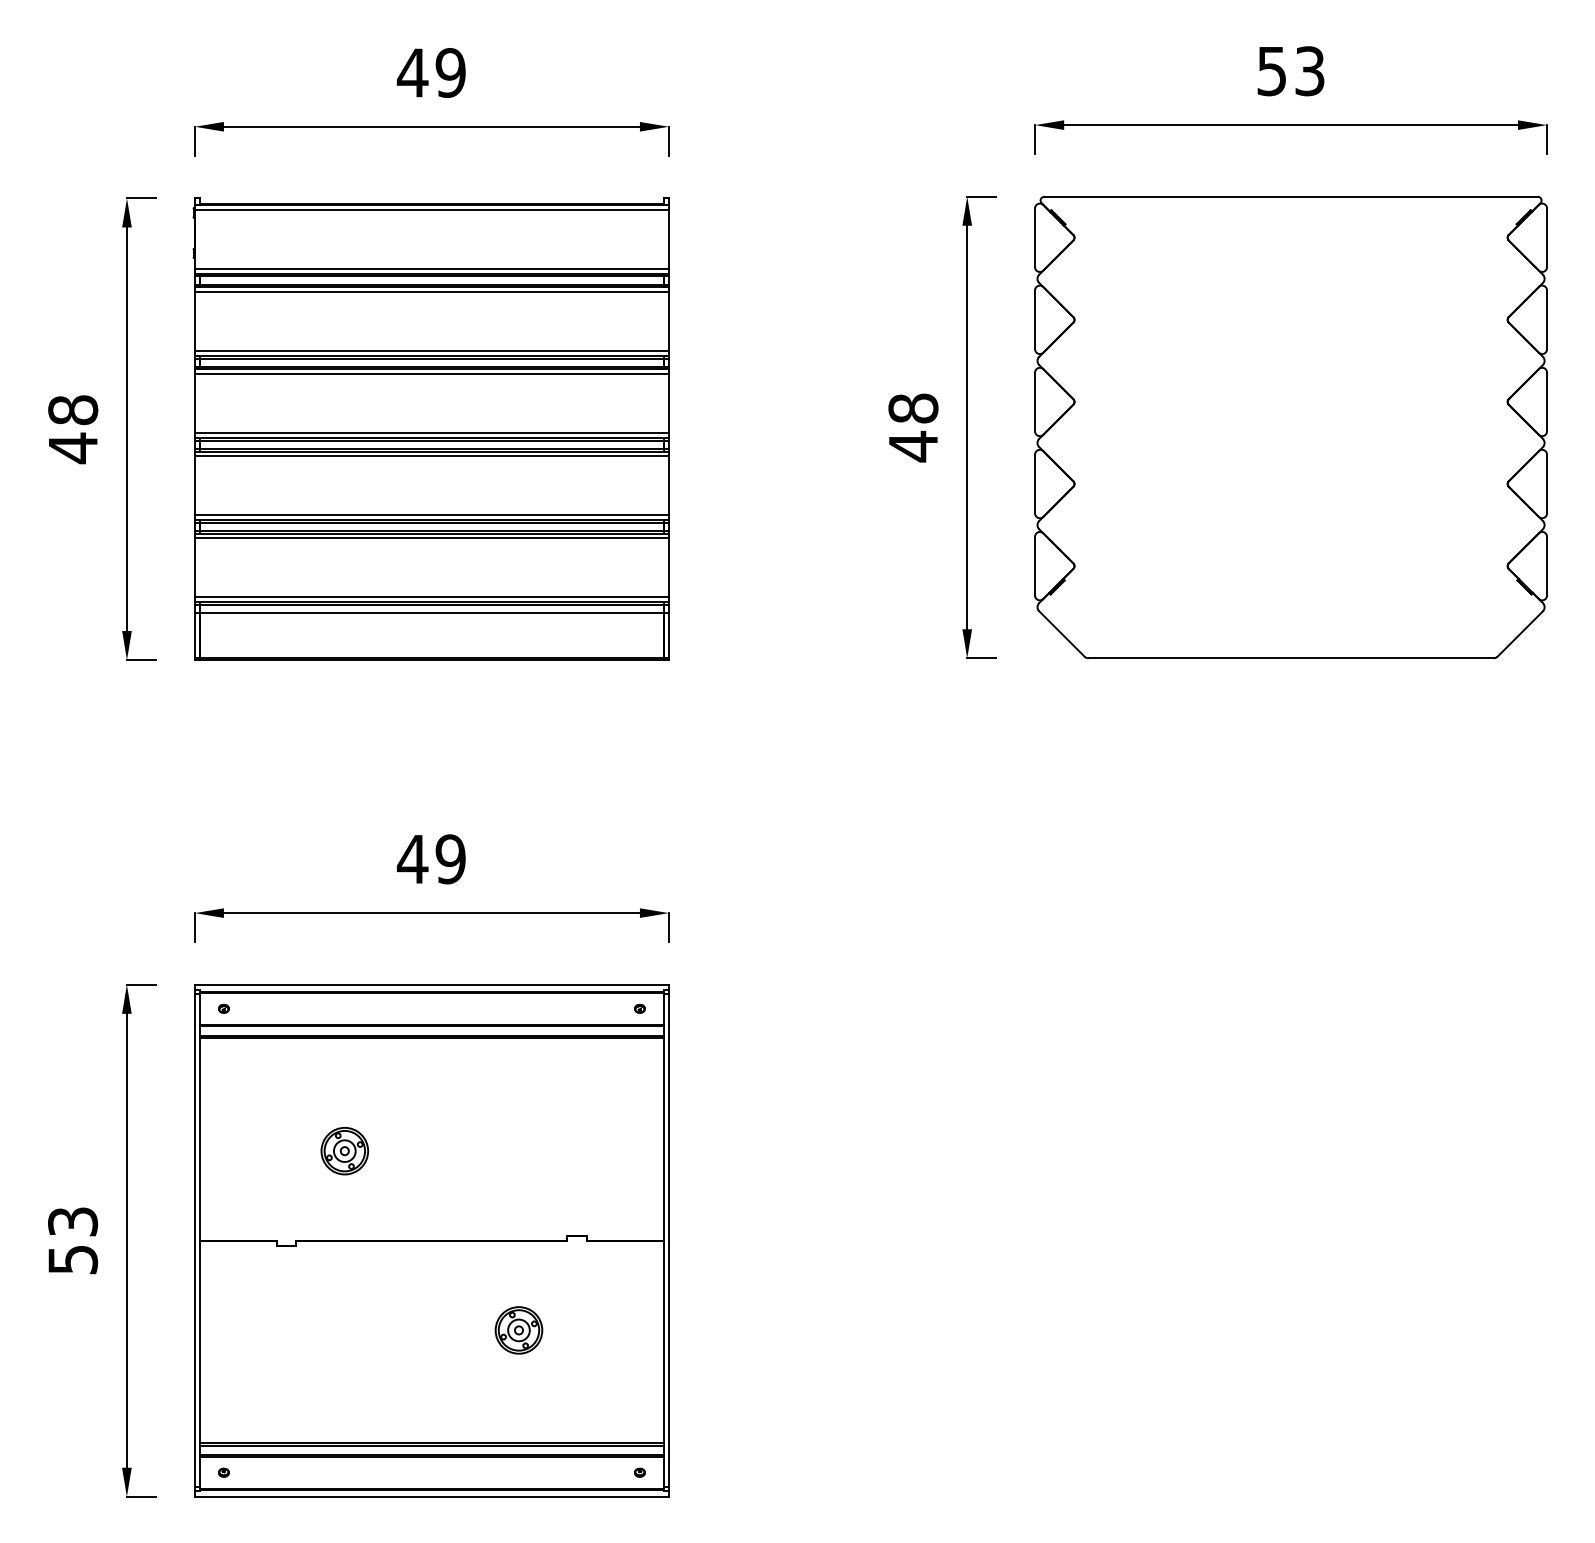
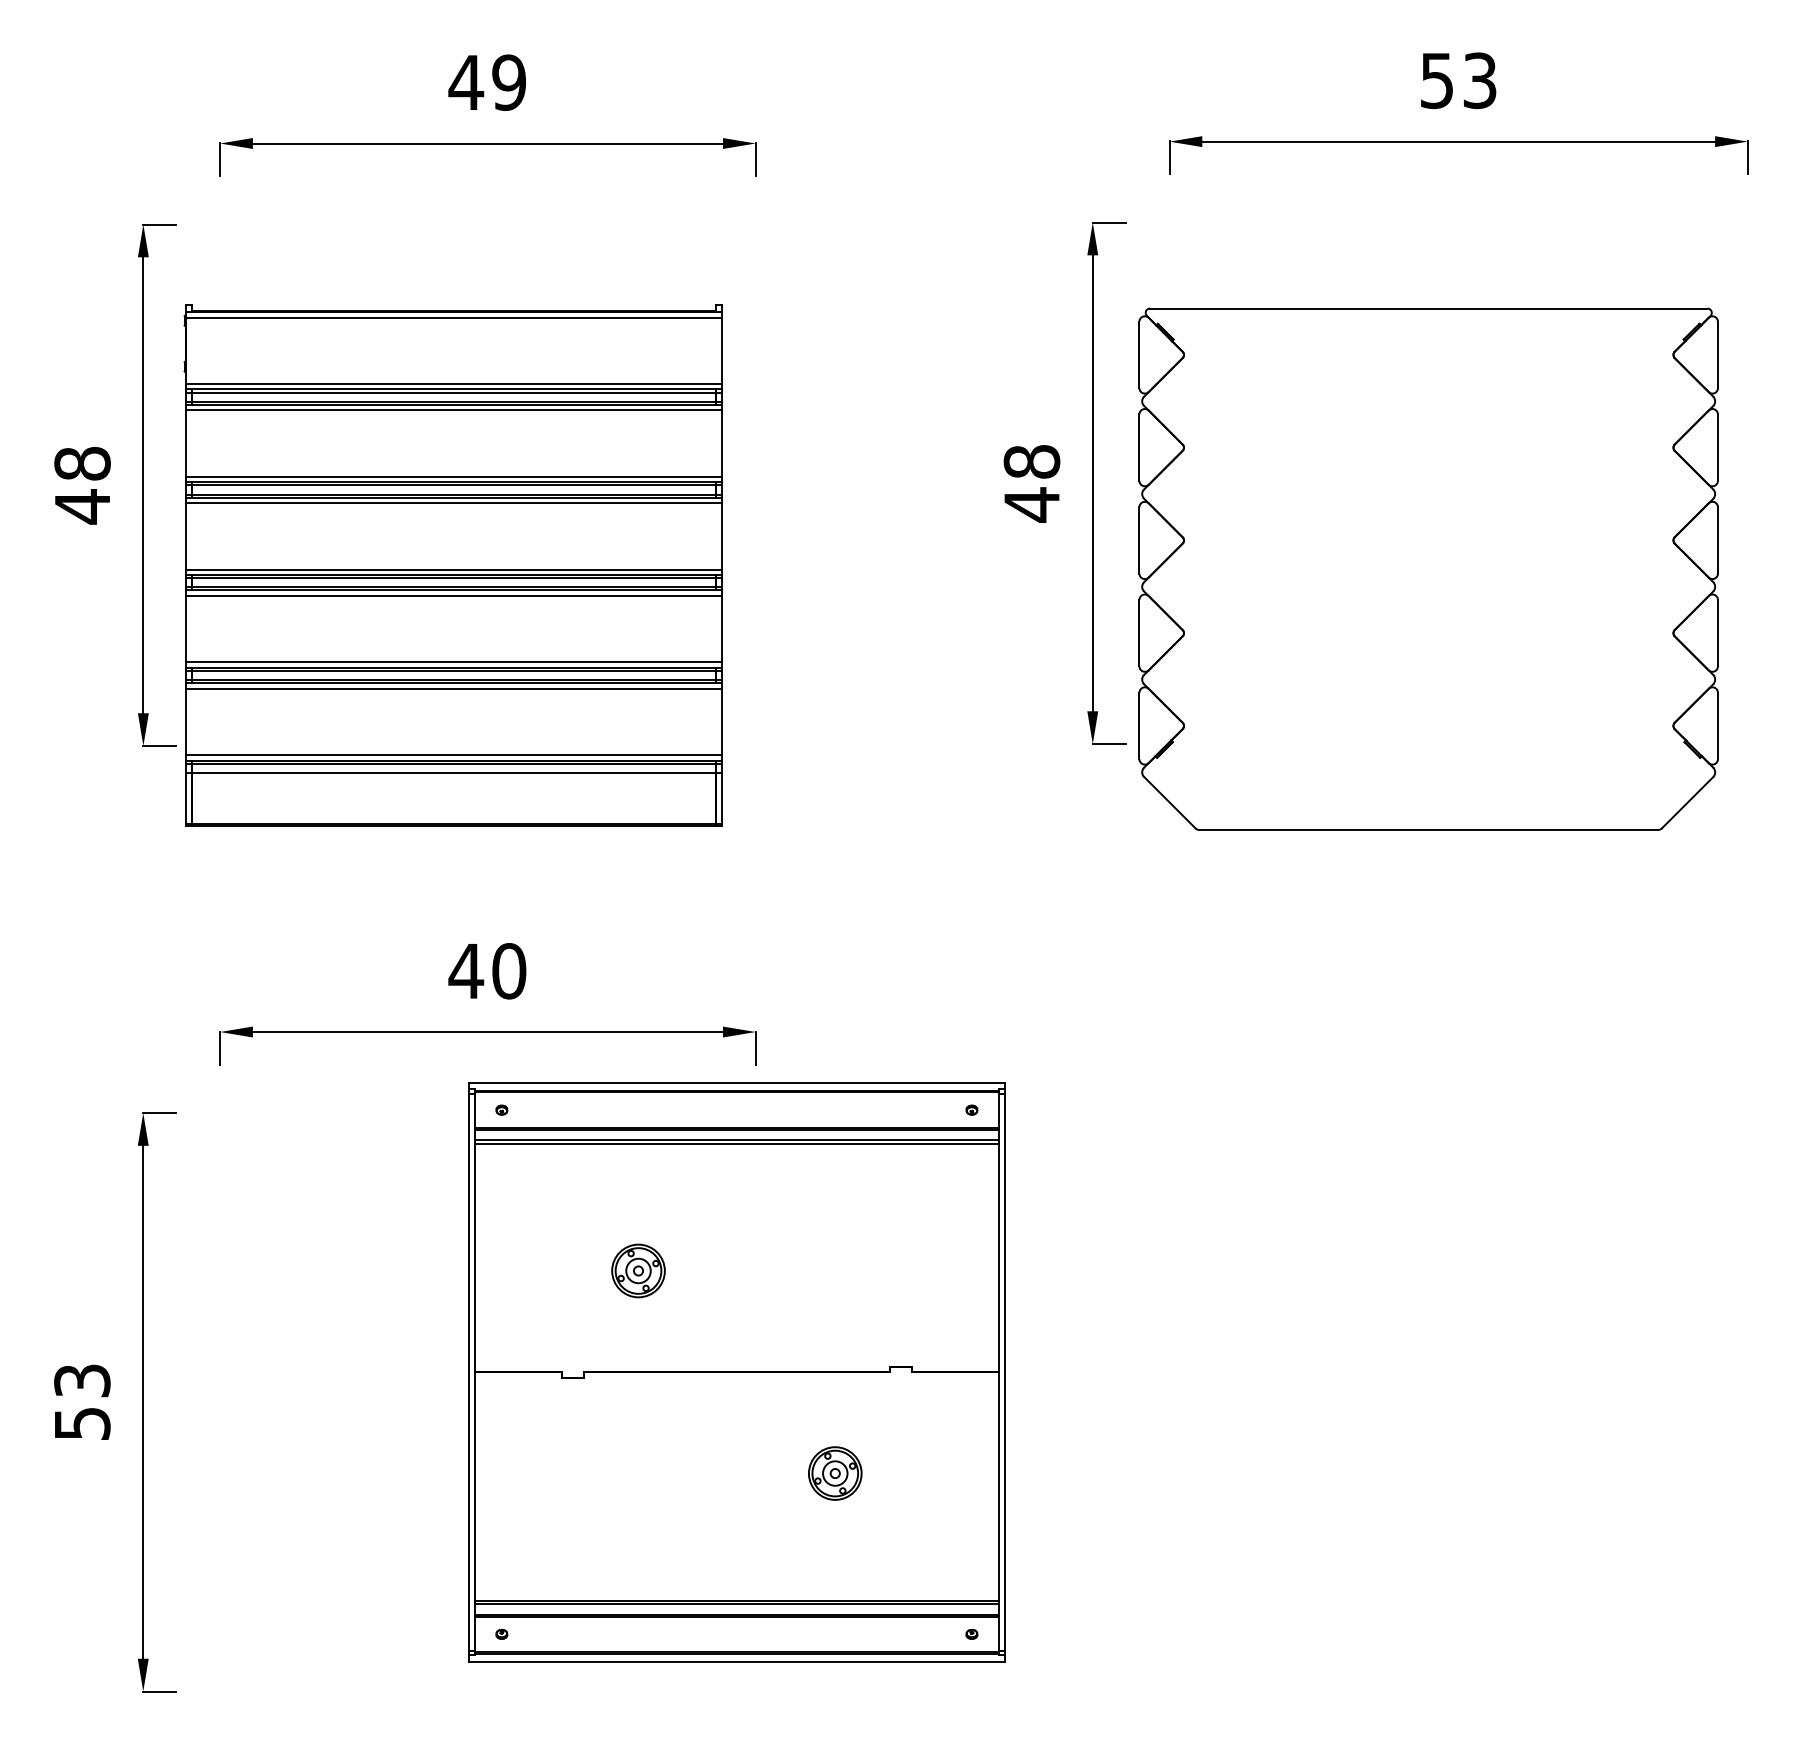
part: (1290, 426) -> (1428, 568), moved
part: (430, 429) -> (452, 565), moved
text: (451, 859) -> (509, 971), 49 -> 40
part: (431, 1240) -> (736, 1372), moved

